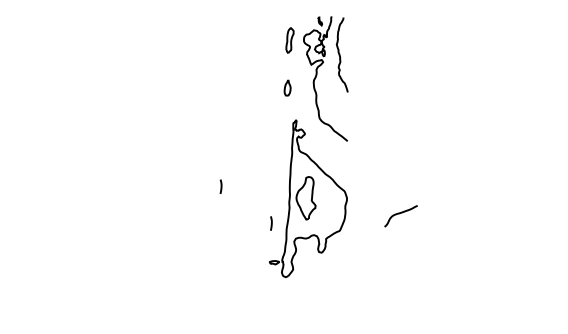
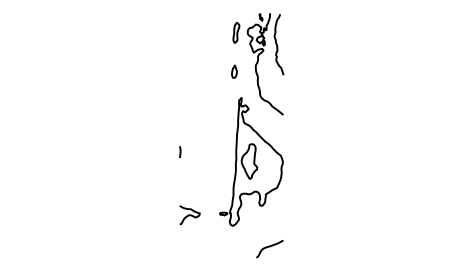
curve: (400, 214) -> (269, 247), moved
curve: (271, 222) -> (221, 181), removed
curve: (232, 264) -> (189, 215), added

